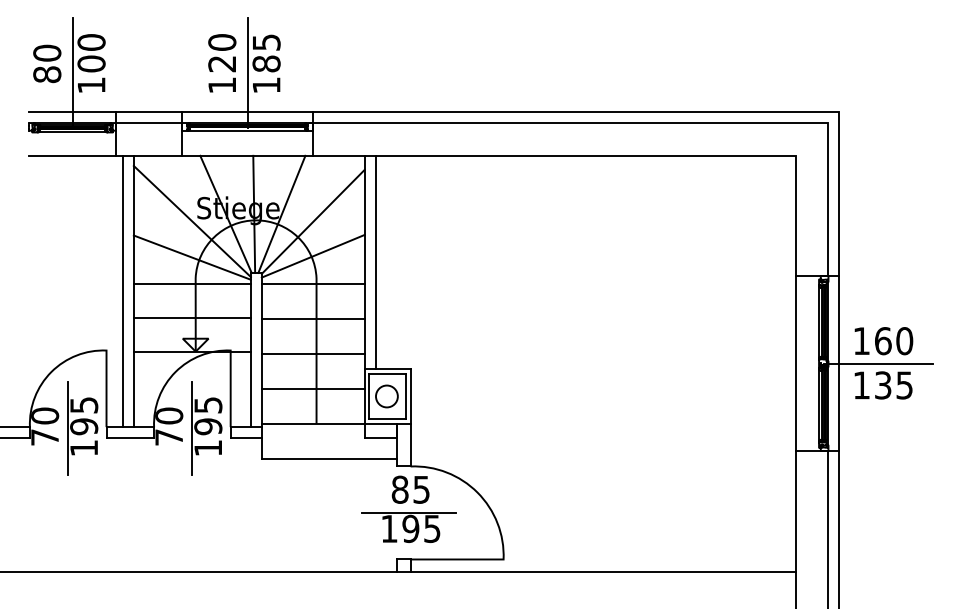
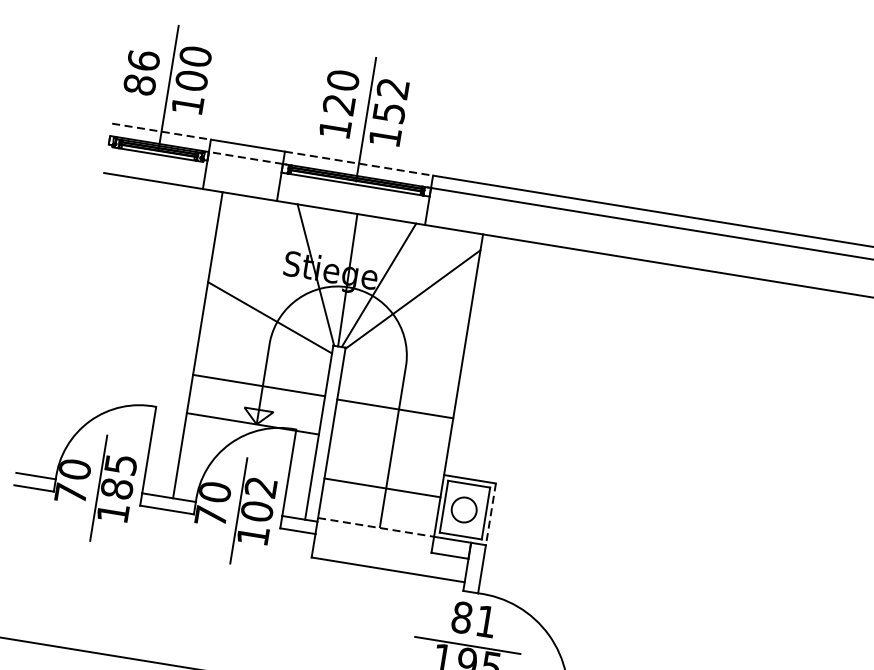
text: (47, 52) -> (144, 59), 80 -> 86
text: (266, 53) -> (391, 100), 185 -> 152
line: (72, 112) -> (161, 132), solid -> dashed
line: (247, 112) -> (358, 164), solid -> dashed
line: (149, 123) -> (246, 158), solid -> dashed
line: (191, 221) -> (275, 276), removed
line: (312, 255) -> (405, 337), removed
line: (375, 262) -> (475, 356), removed
line: (191, 283) -> (264, 346), removed
line: (312, 283) -> (400, 368), removed
line: (122, 291) -> (185, 343), removed
line: (312, 353) -> (388, 447), removed
line: (410, 396) -> (490, 514), solid -> dashed
text: (208, 416) -> (259, 499), 195 -> 102
line: (313, 423) -> (376, 527), solid -> dashed
text: (84, 426) -> (117, 488), 195 -> 185
text: (421, 489) -> (486, 621), 85 -> 81

